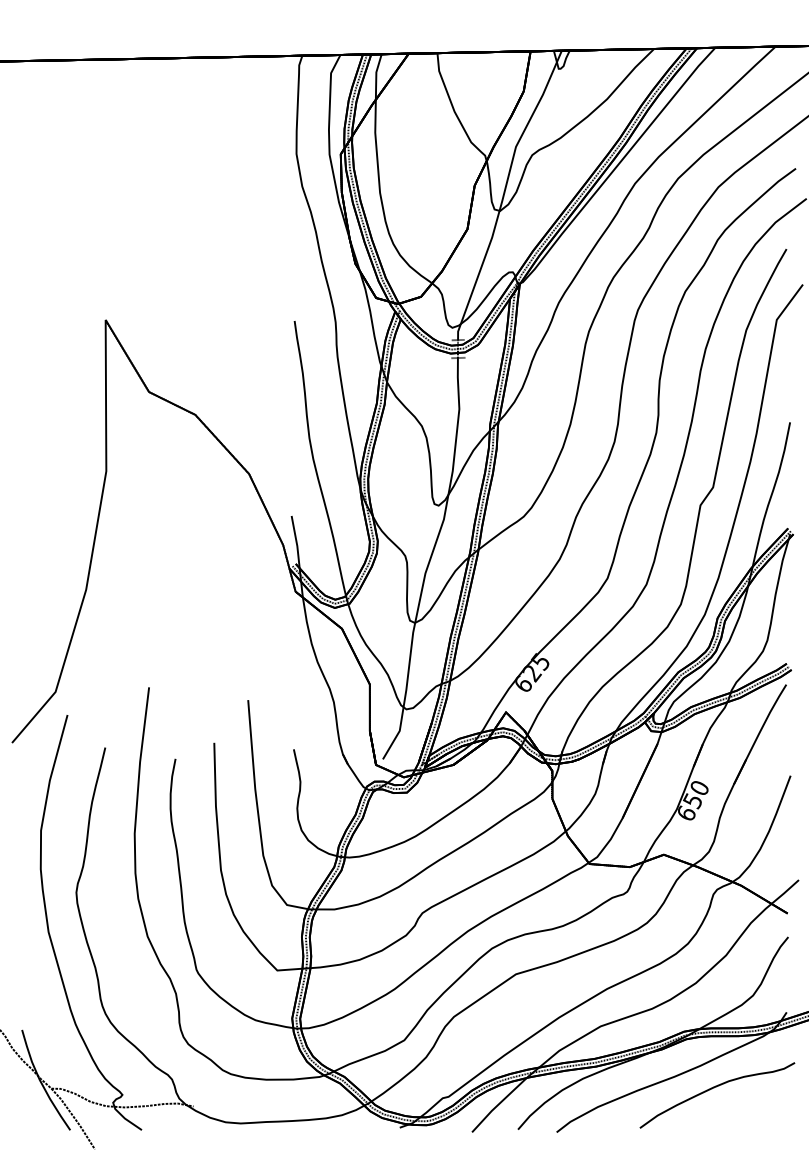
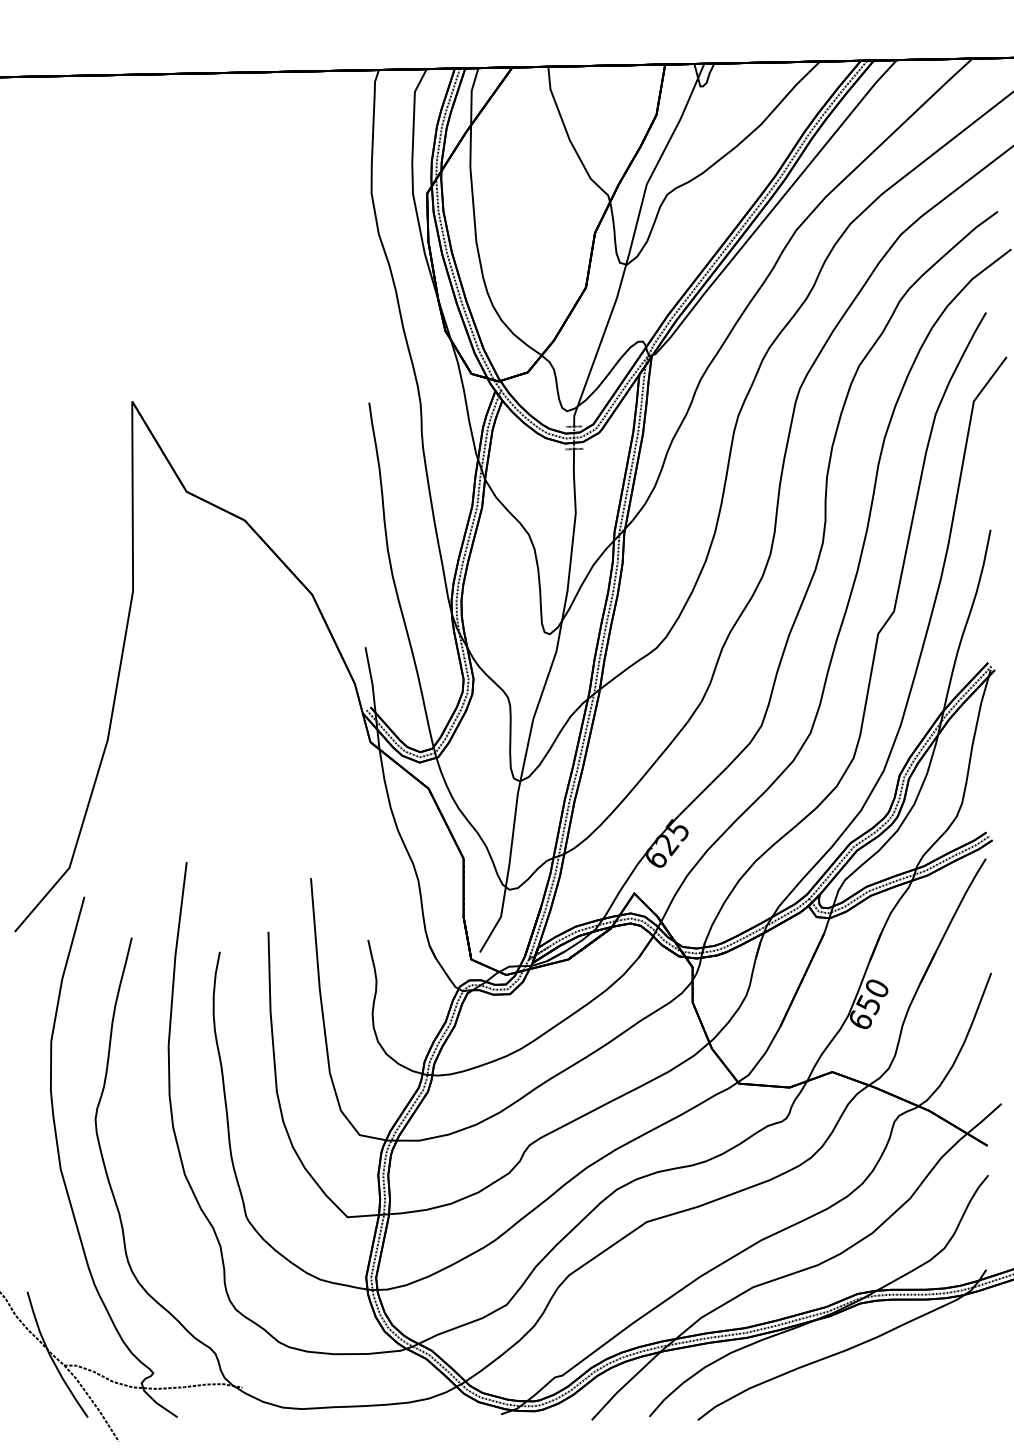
part: (713, 1088) -> (894, 1365), removed

